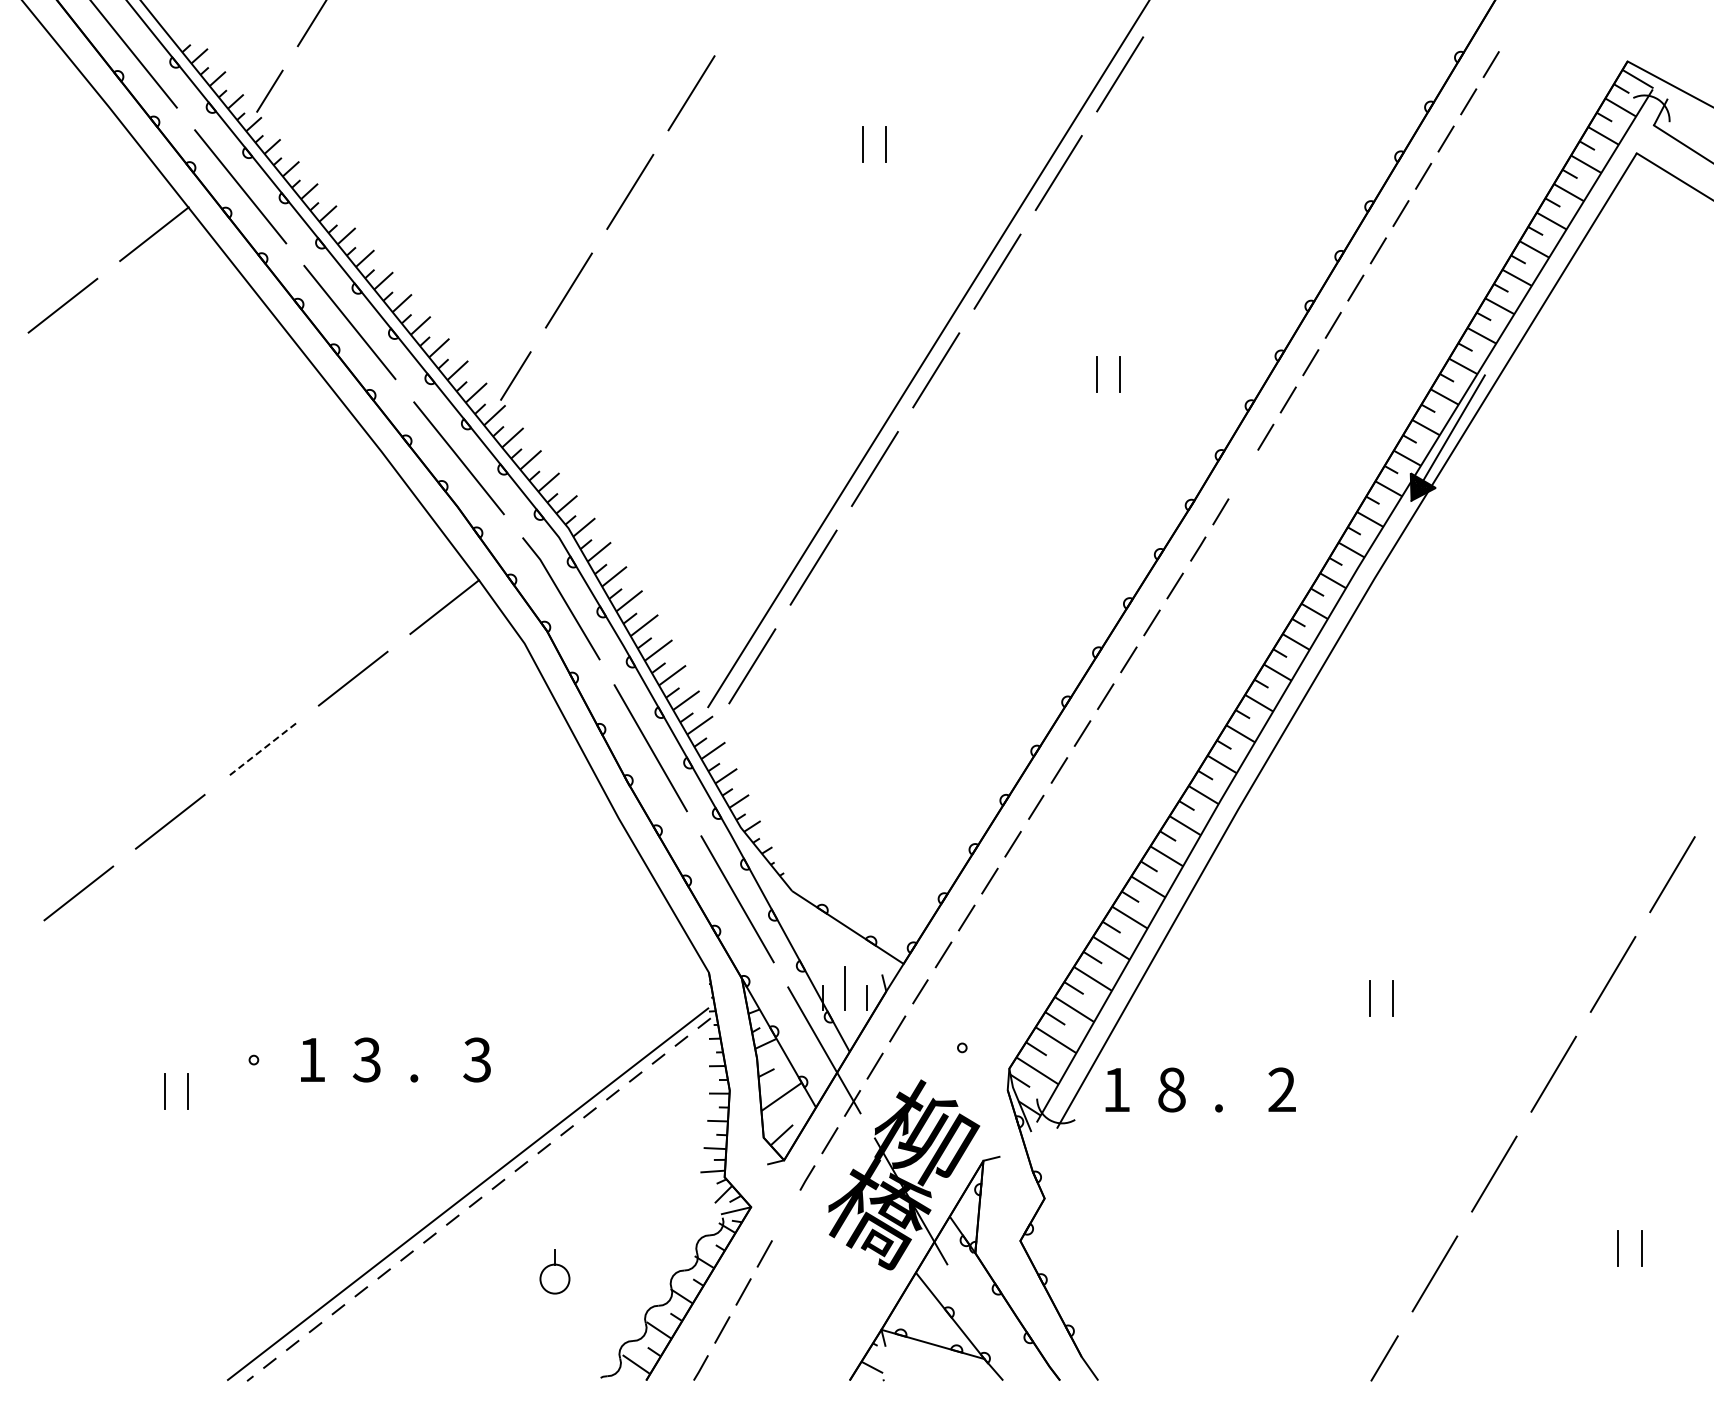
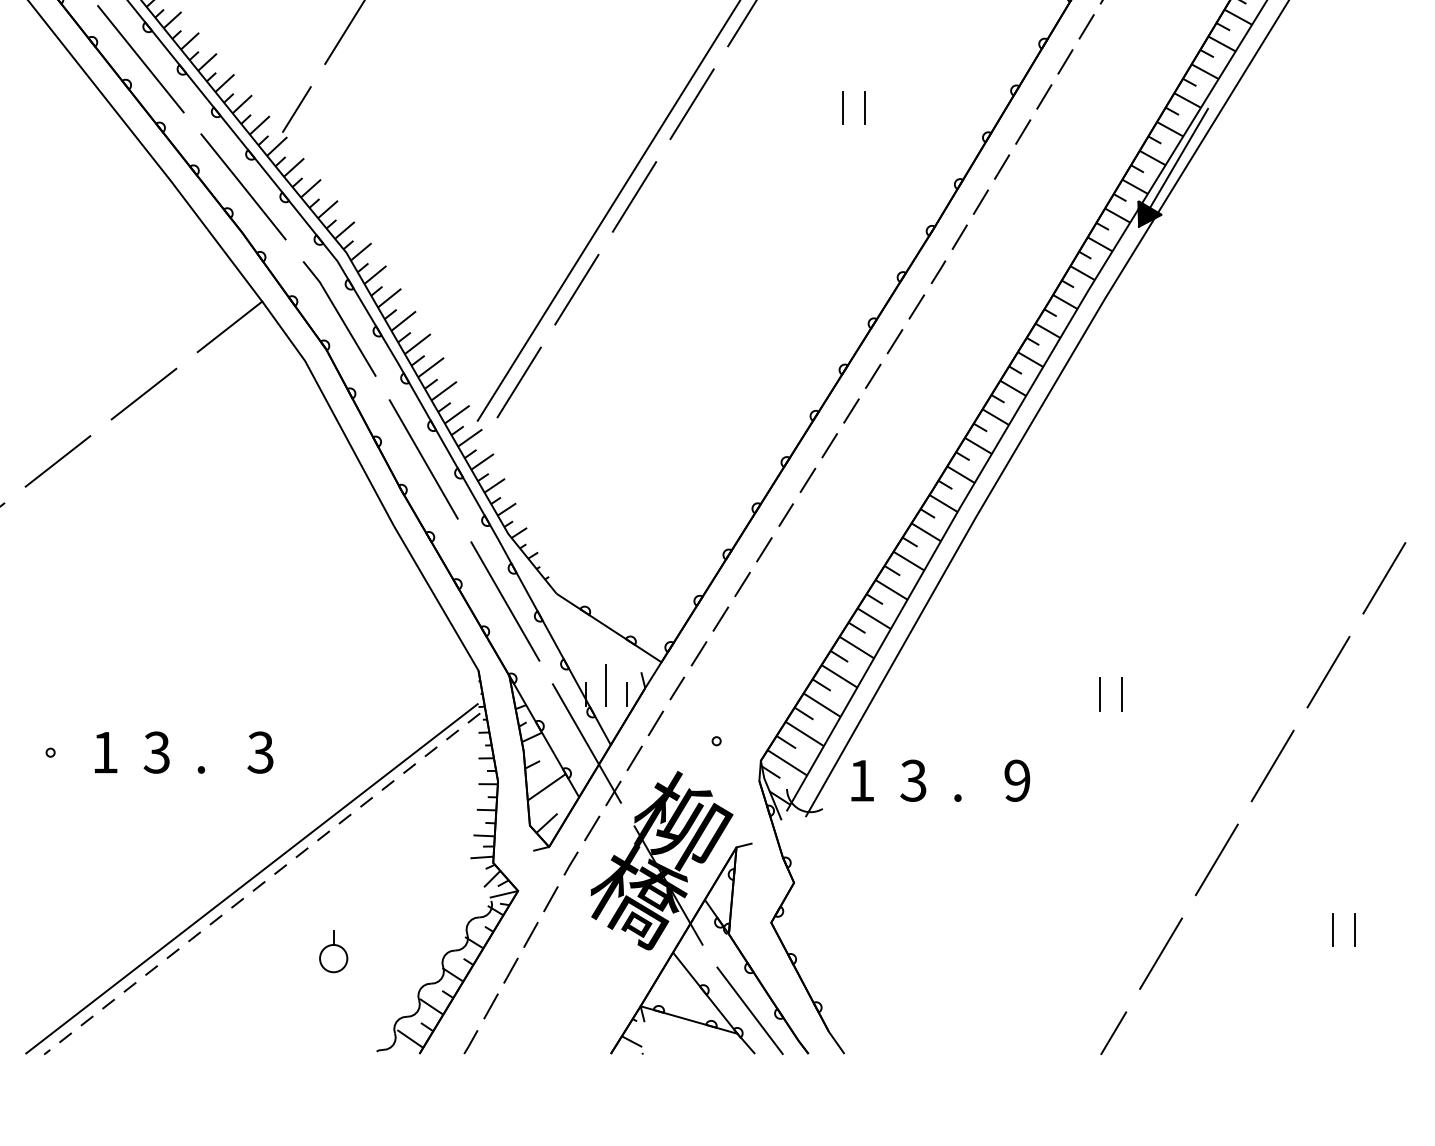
line: (1242, 474) -> (980, 202), added
line: (261, 750) -> (57, 461), dashed -> solid
text: (1171, 1089) -> (913, 780), 8 -> 3
text: (1281, 1089) -> (1016, 780), 2 -> 9
line: (785, 1215) -> (550, 898), added
line: (997, 1334) -> (749, 1010), added

